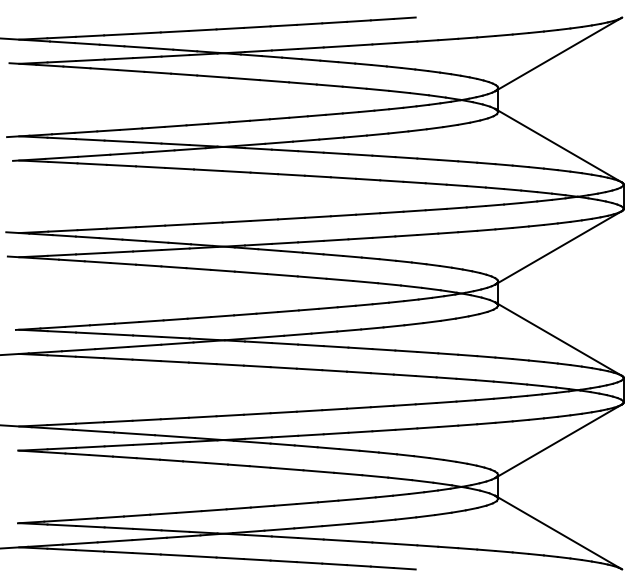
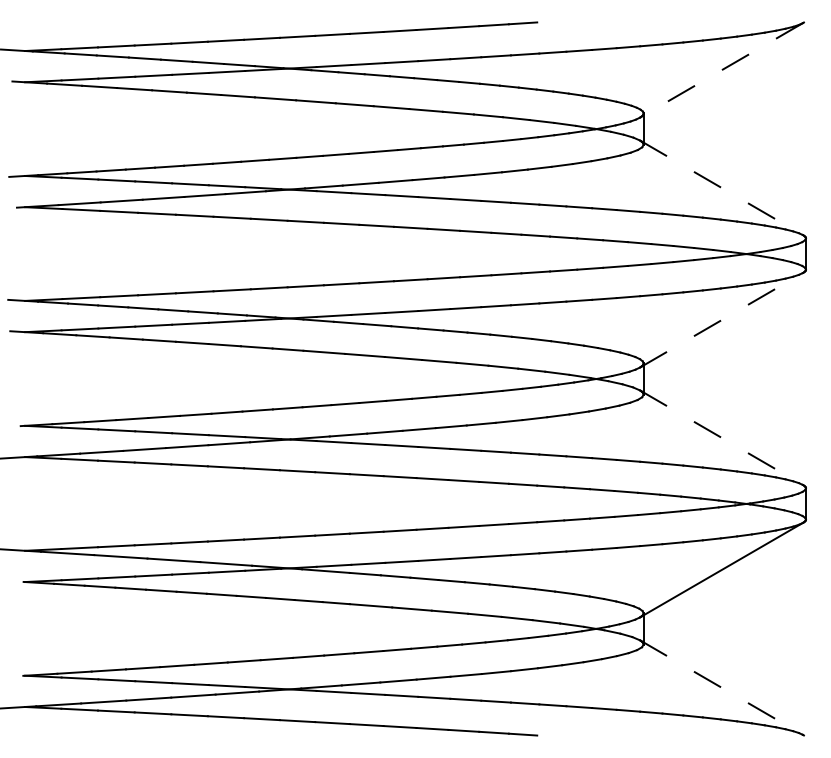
line: (558, 54) -> (721, 70), solid -> dashed
line: (558, 145) -> (721, 187), solid -> dashed
line: (558, 248) -> (721, 320), solid -> dashed
line: (558, 338) -> (721, 437), solid -> dashed
line: (558, 532) -> (721, 687), solid -> dashed

